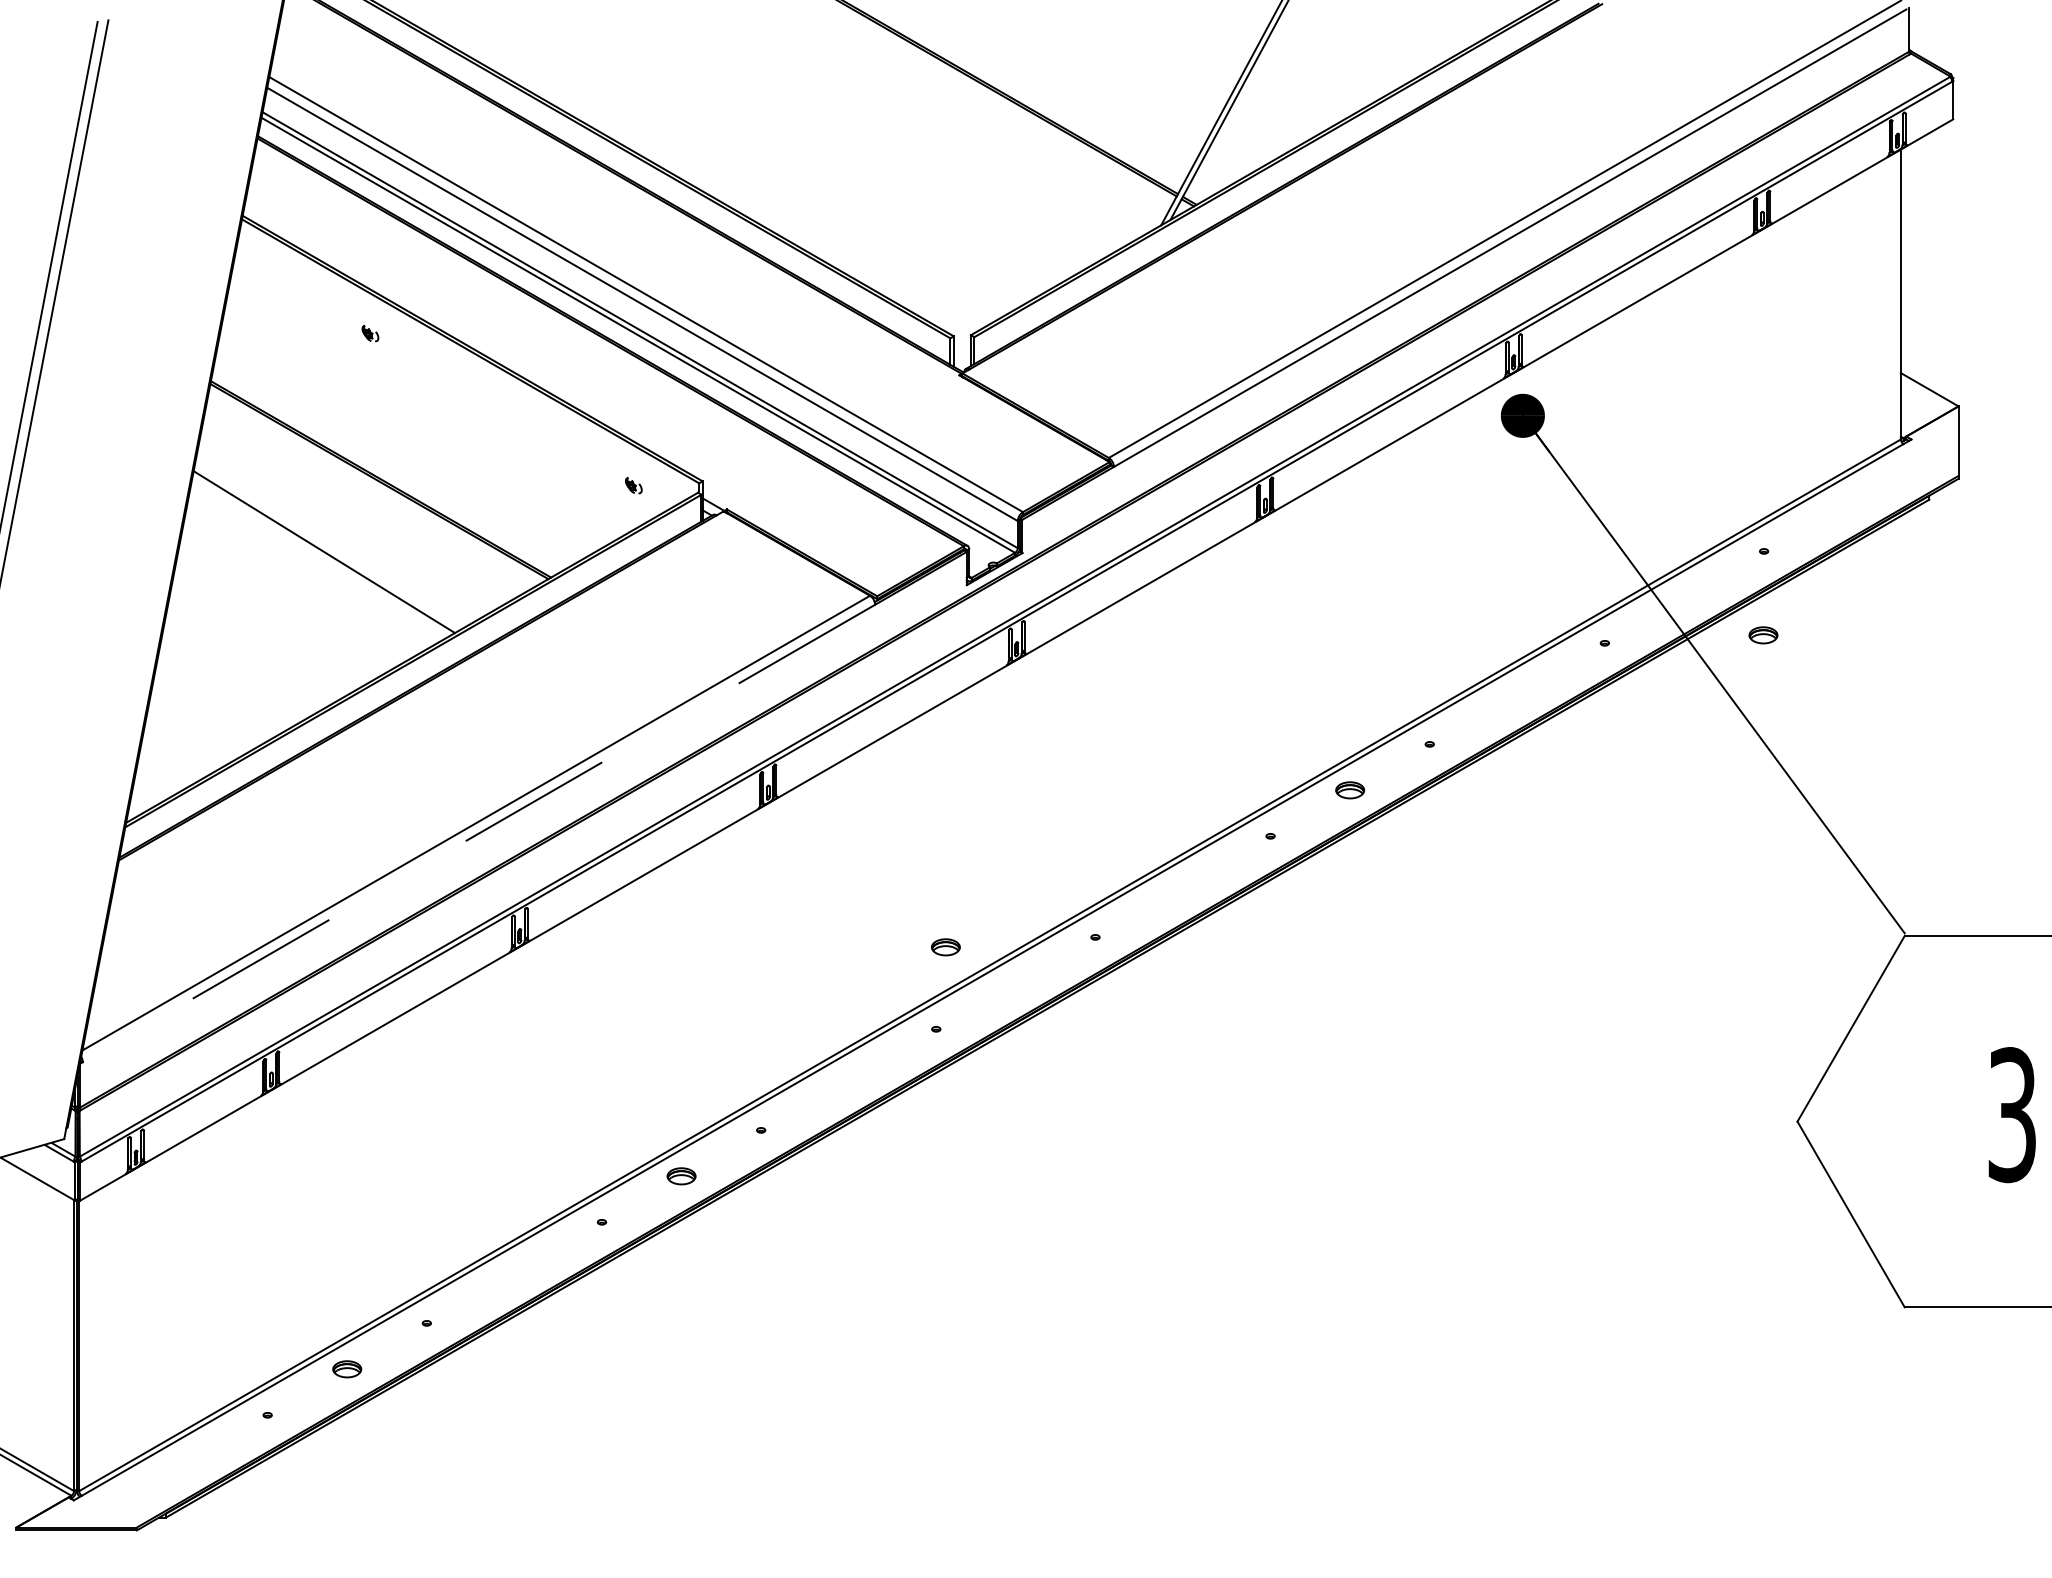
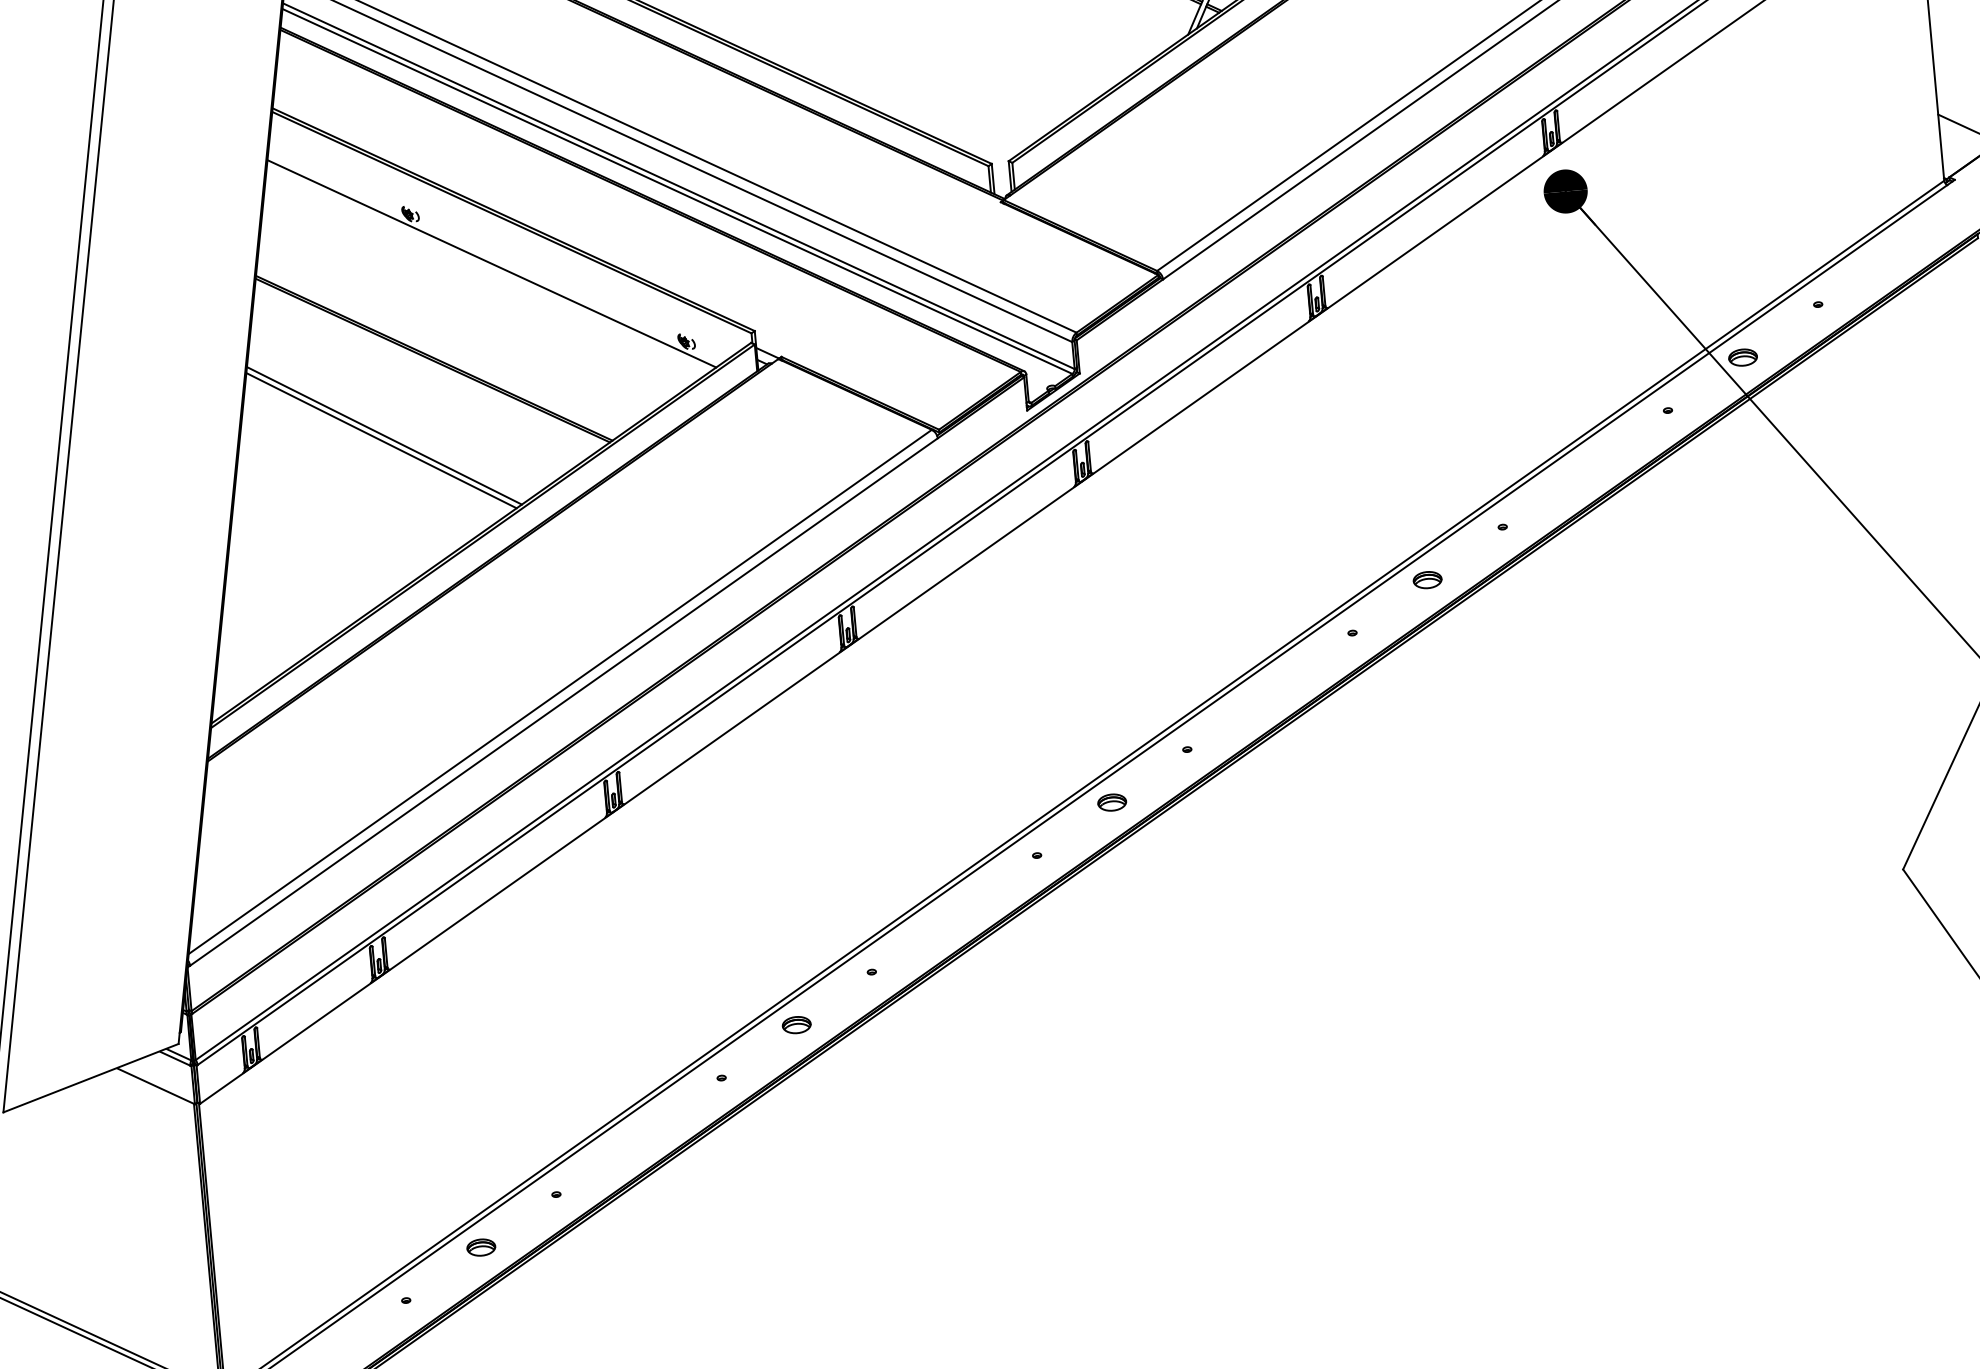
line: (446, 390) -> (491, 263), added
line: (320, 556) -> (381, 440), added
part: (1763, 635) -> (1743, 357), moved
line: (478, 833) -> (563, 702), dashed -> solid
part: (945, 947) -> (1111, 802), moved

